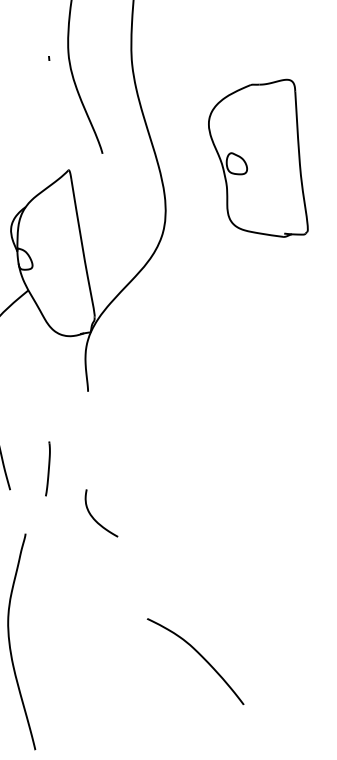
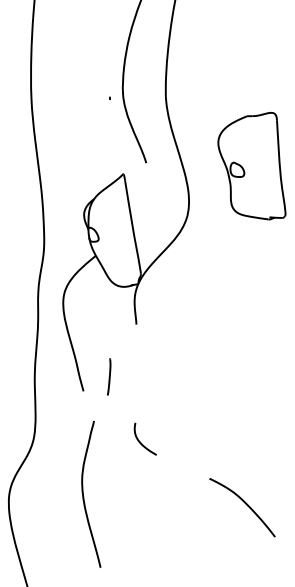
part: (100, 512) -> (144, 438), moved
curve: (200, 656) -> (245, 504), moved

